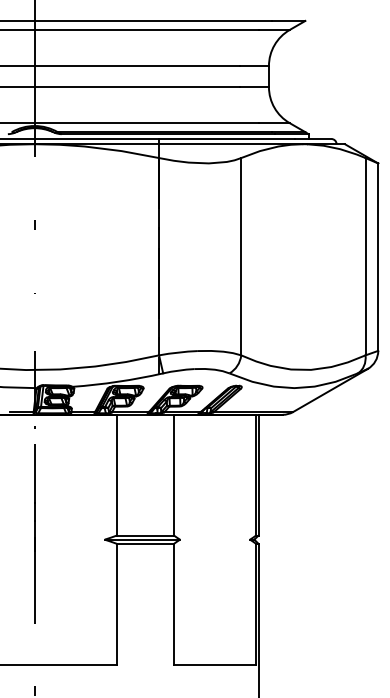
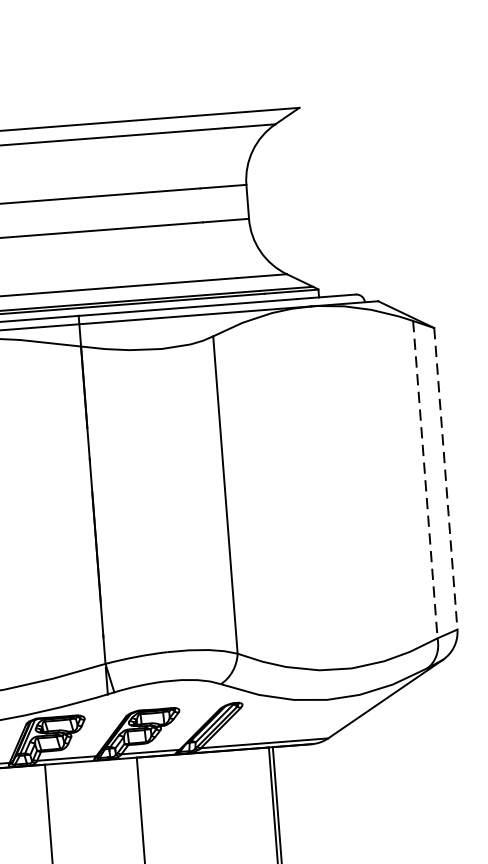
line: (365, 256) -> (425, 479), solid -> dashed
line: (378, 257) -> (446, 479), solid -> dashed

